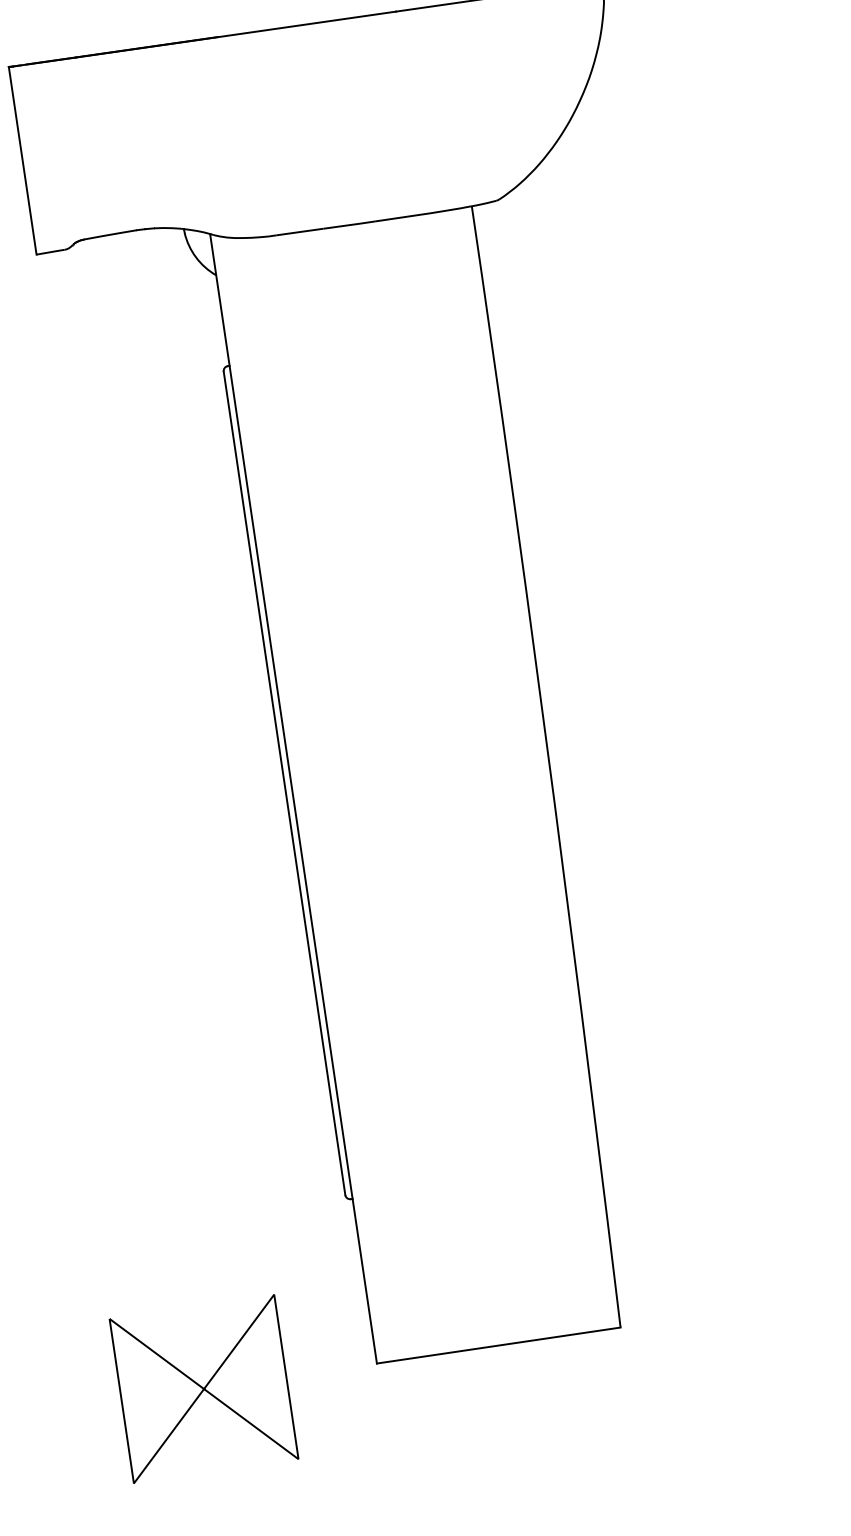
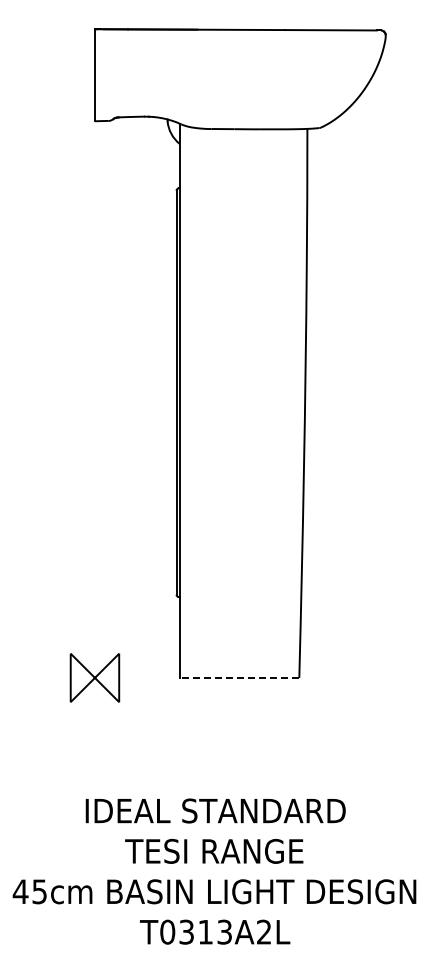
line: (498, 1344) -> (239, 677), solid -> dashed
part: (203, 1388) -> (94, 677), size x0.6

